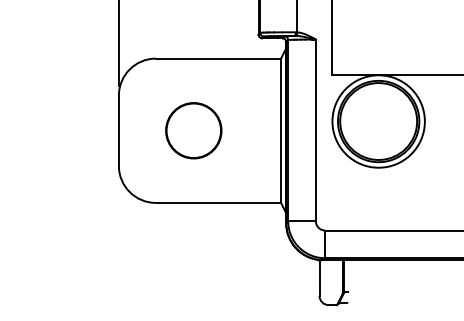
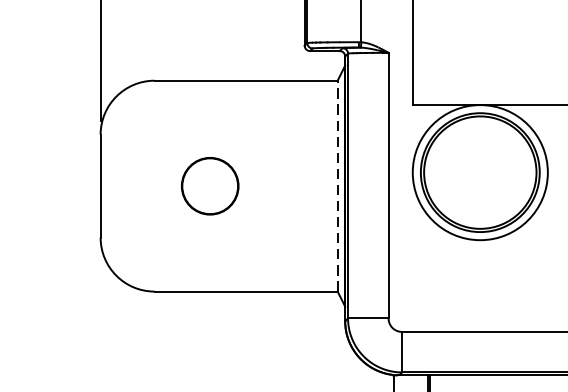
circle: (193, 130) -> (209, 185), size x0.7
line: (281, 130) -> (338, 185), solid -> dashed

